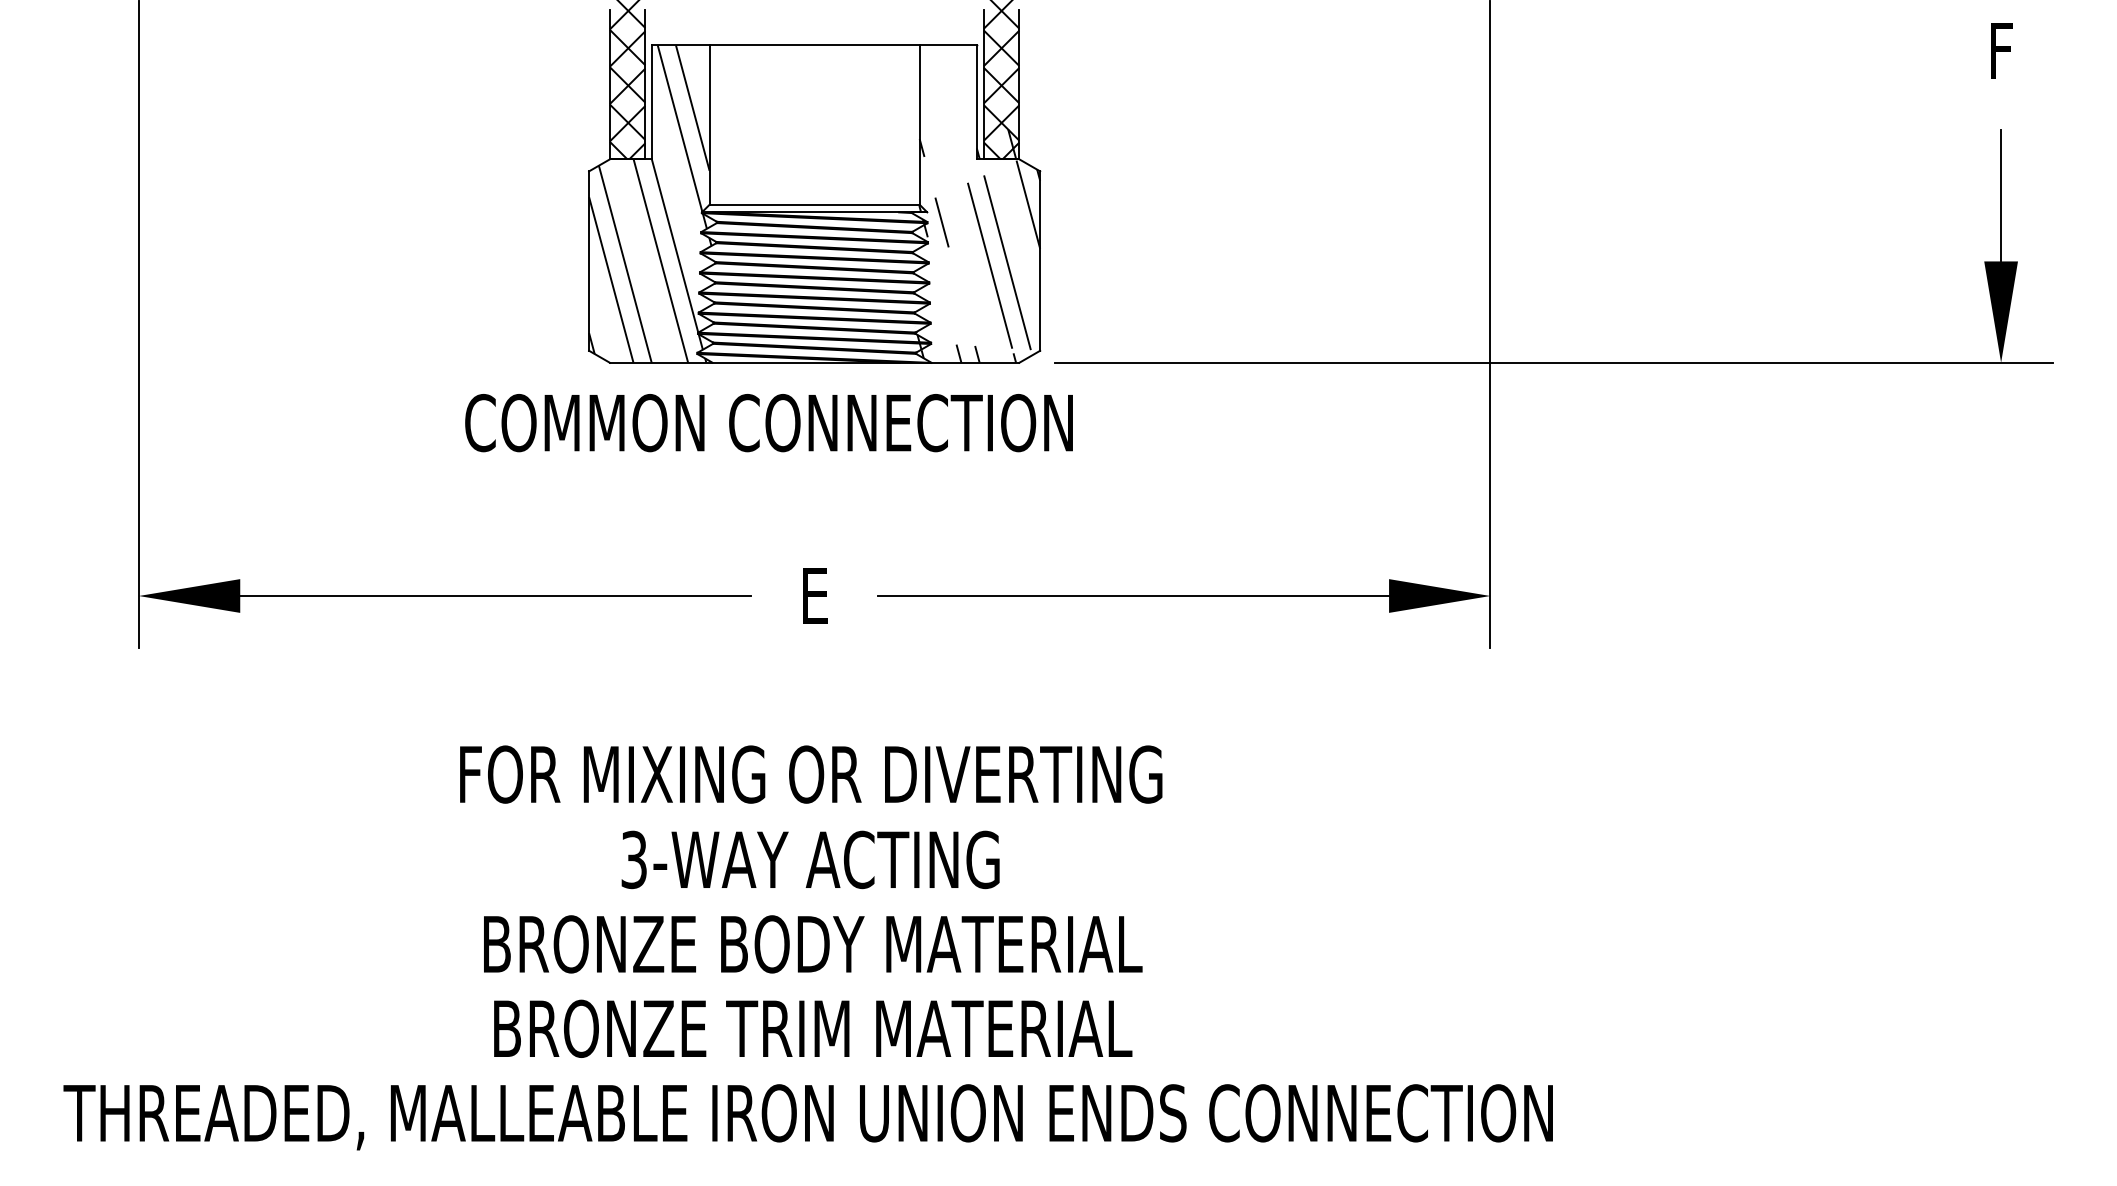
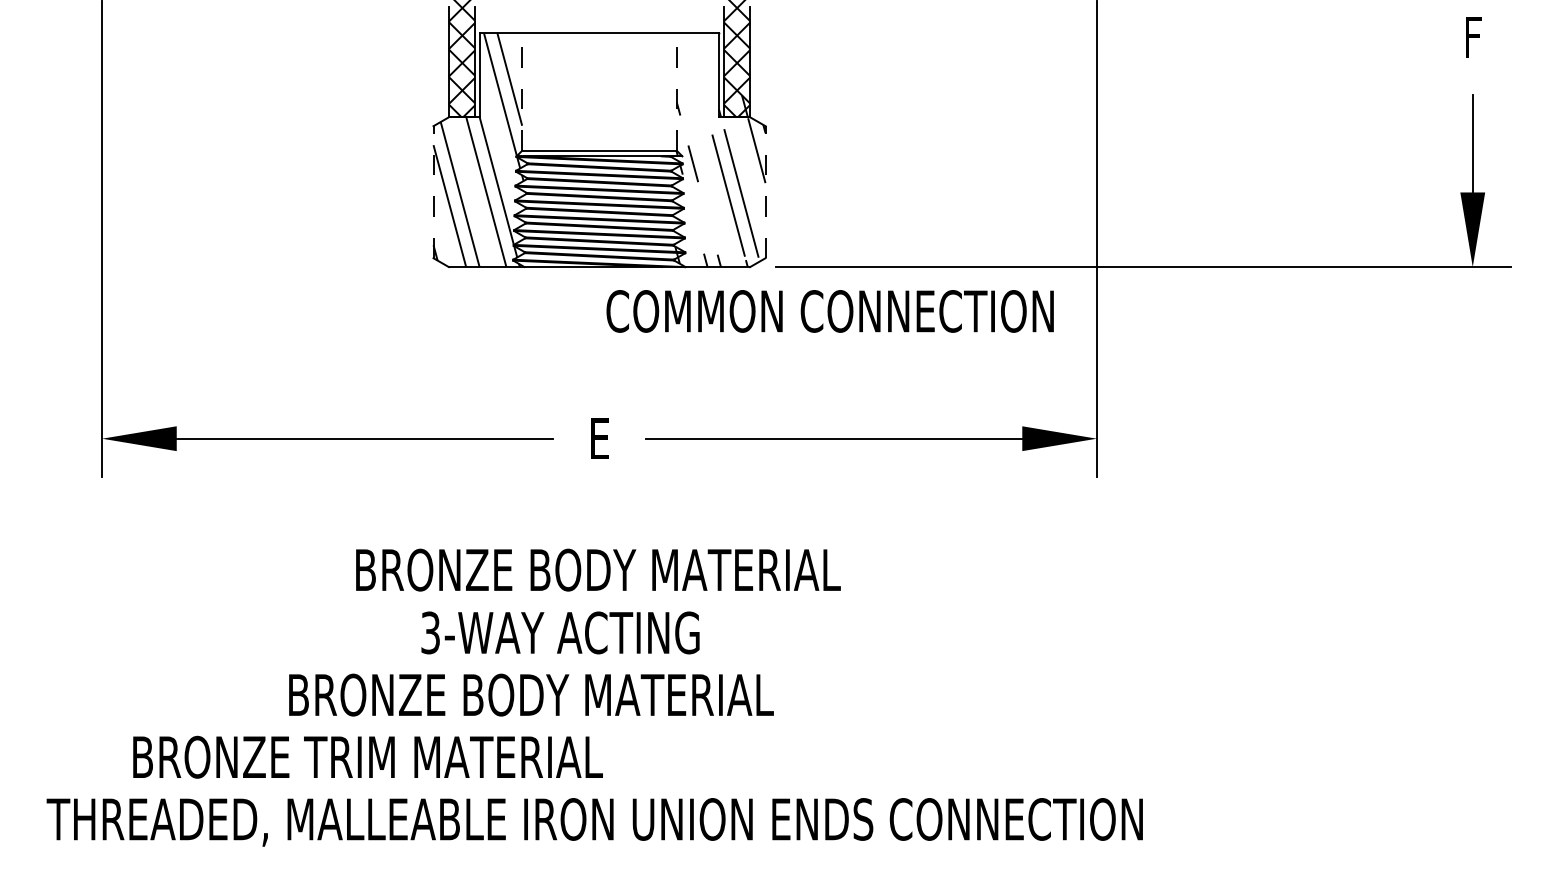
line: (709, 125) -> (522, 92), solid -> dashed
line: (919, 125) -> (676, 92), solid -> dashed
line: (589, 261) -> (433, 192), solid -> dashed
line: (1040, 261) -> (765, 192), solid -> dashed
text: (768, 423) -> (829, 311), moved
text: (811, 774) -> (597, 570), FOR MIXING OR DIVERTING -> BRONZE BODY MATERIAL
text: (810, 859) -> (560, 632), moved
text: (813, 944) -> (531, 695), moved
text: (813, 1028) -> (368, 757), moved

